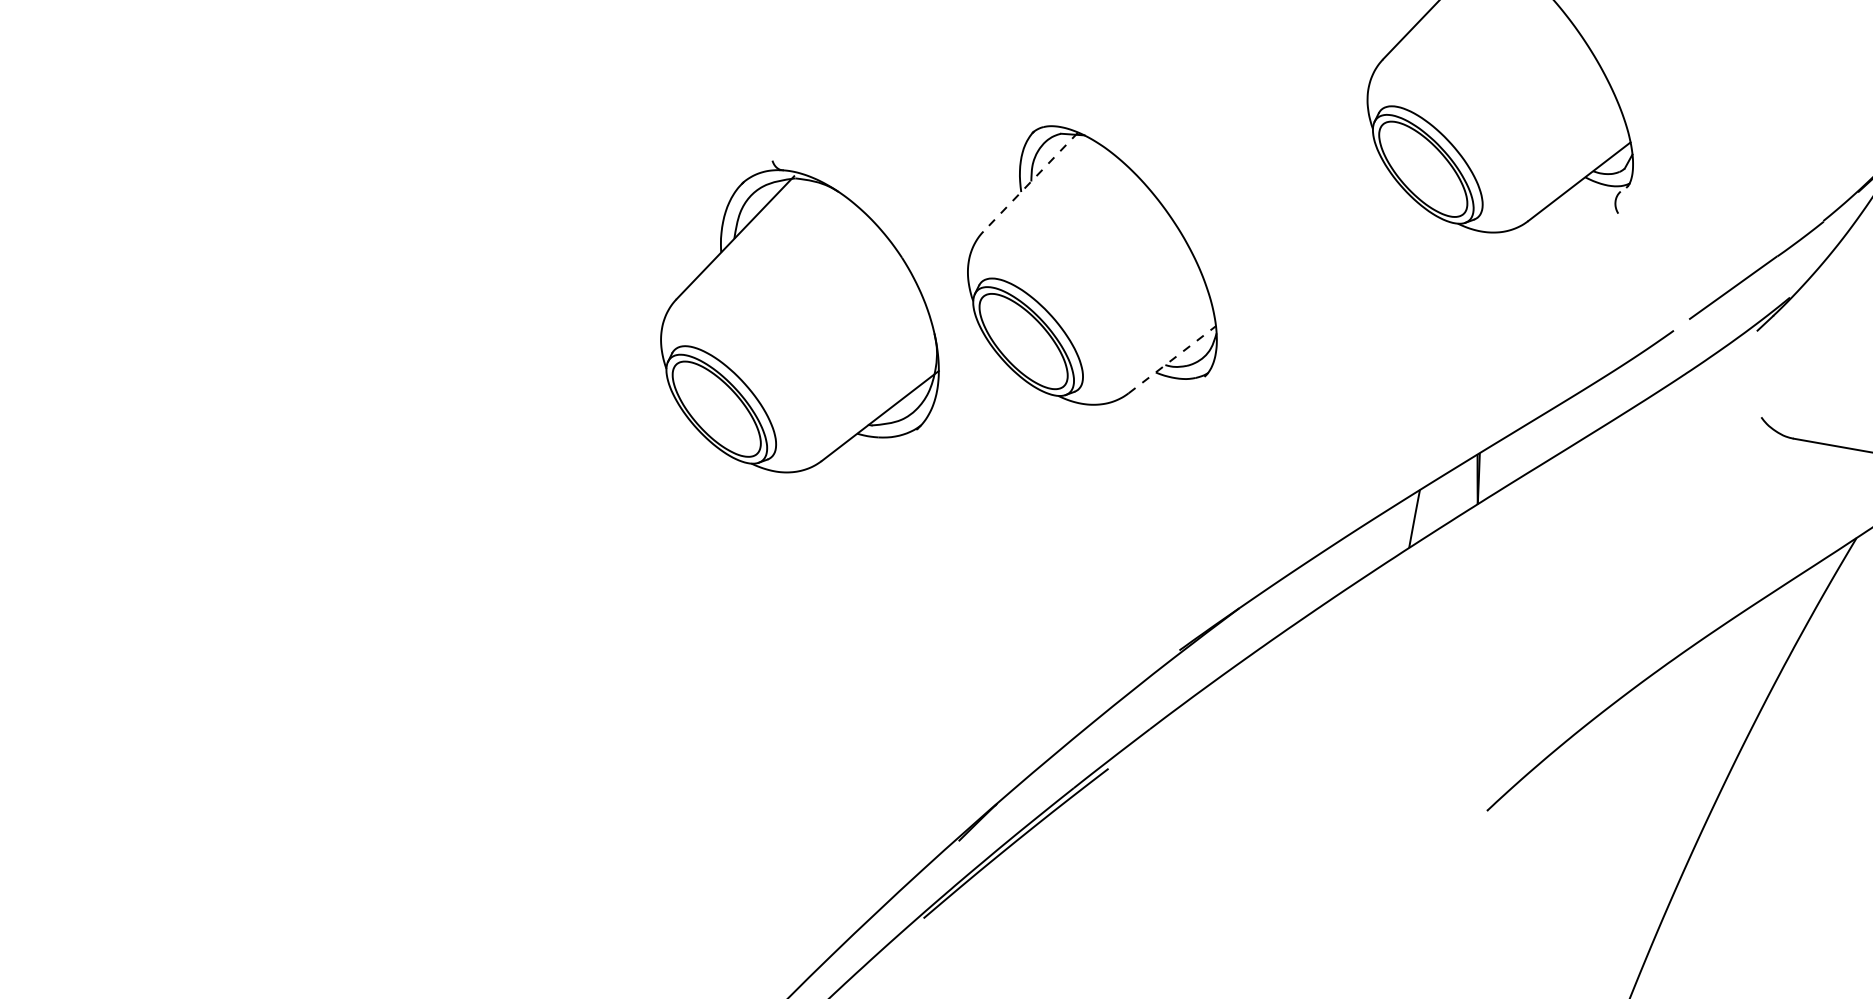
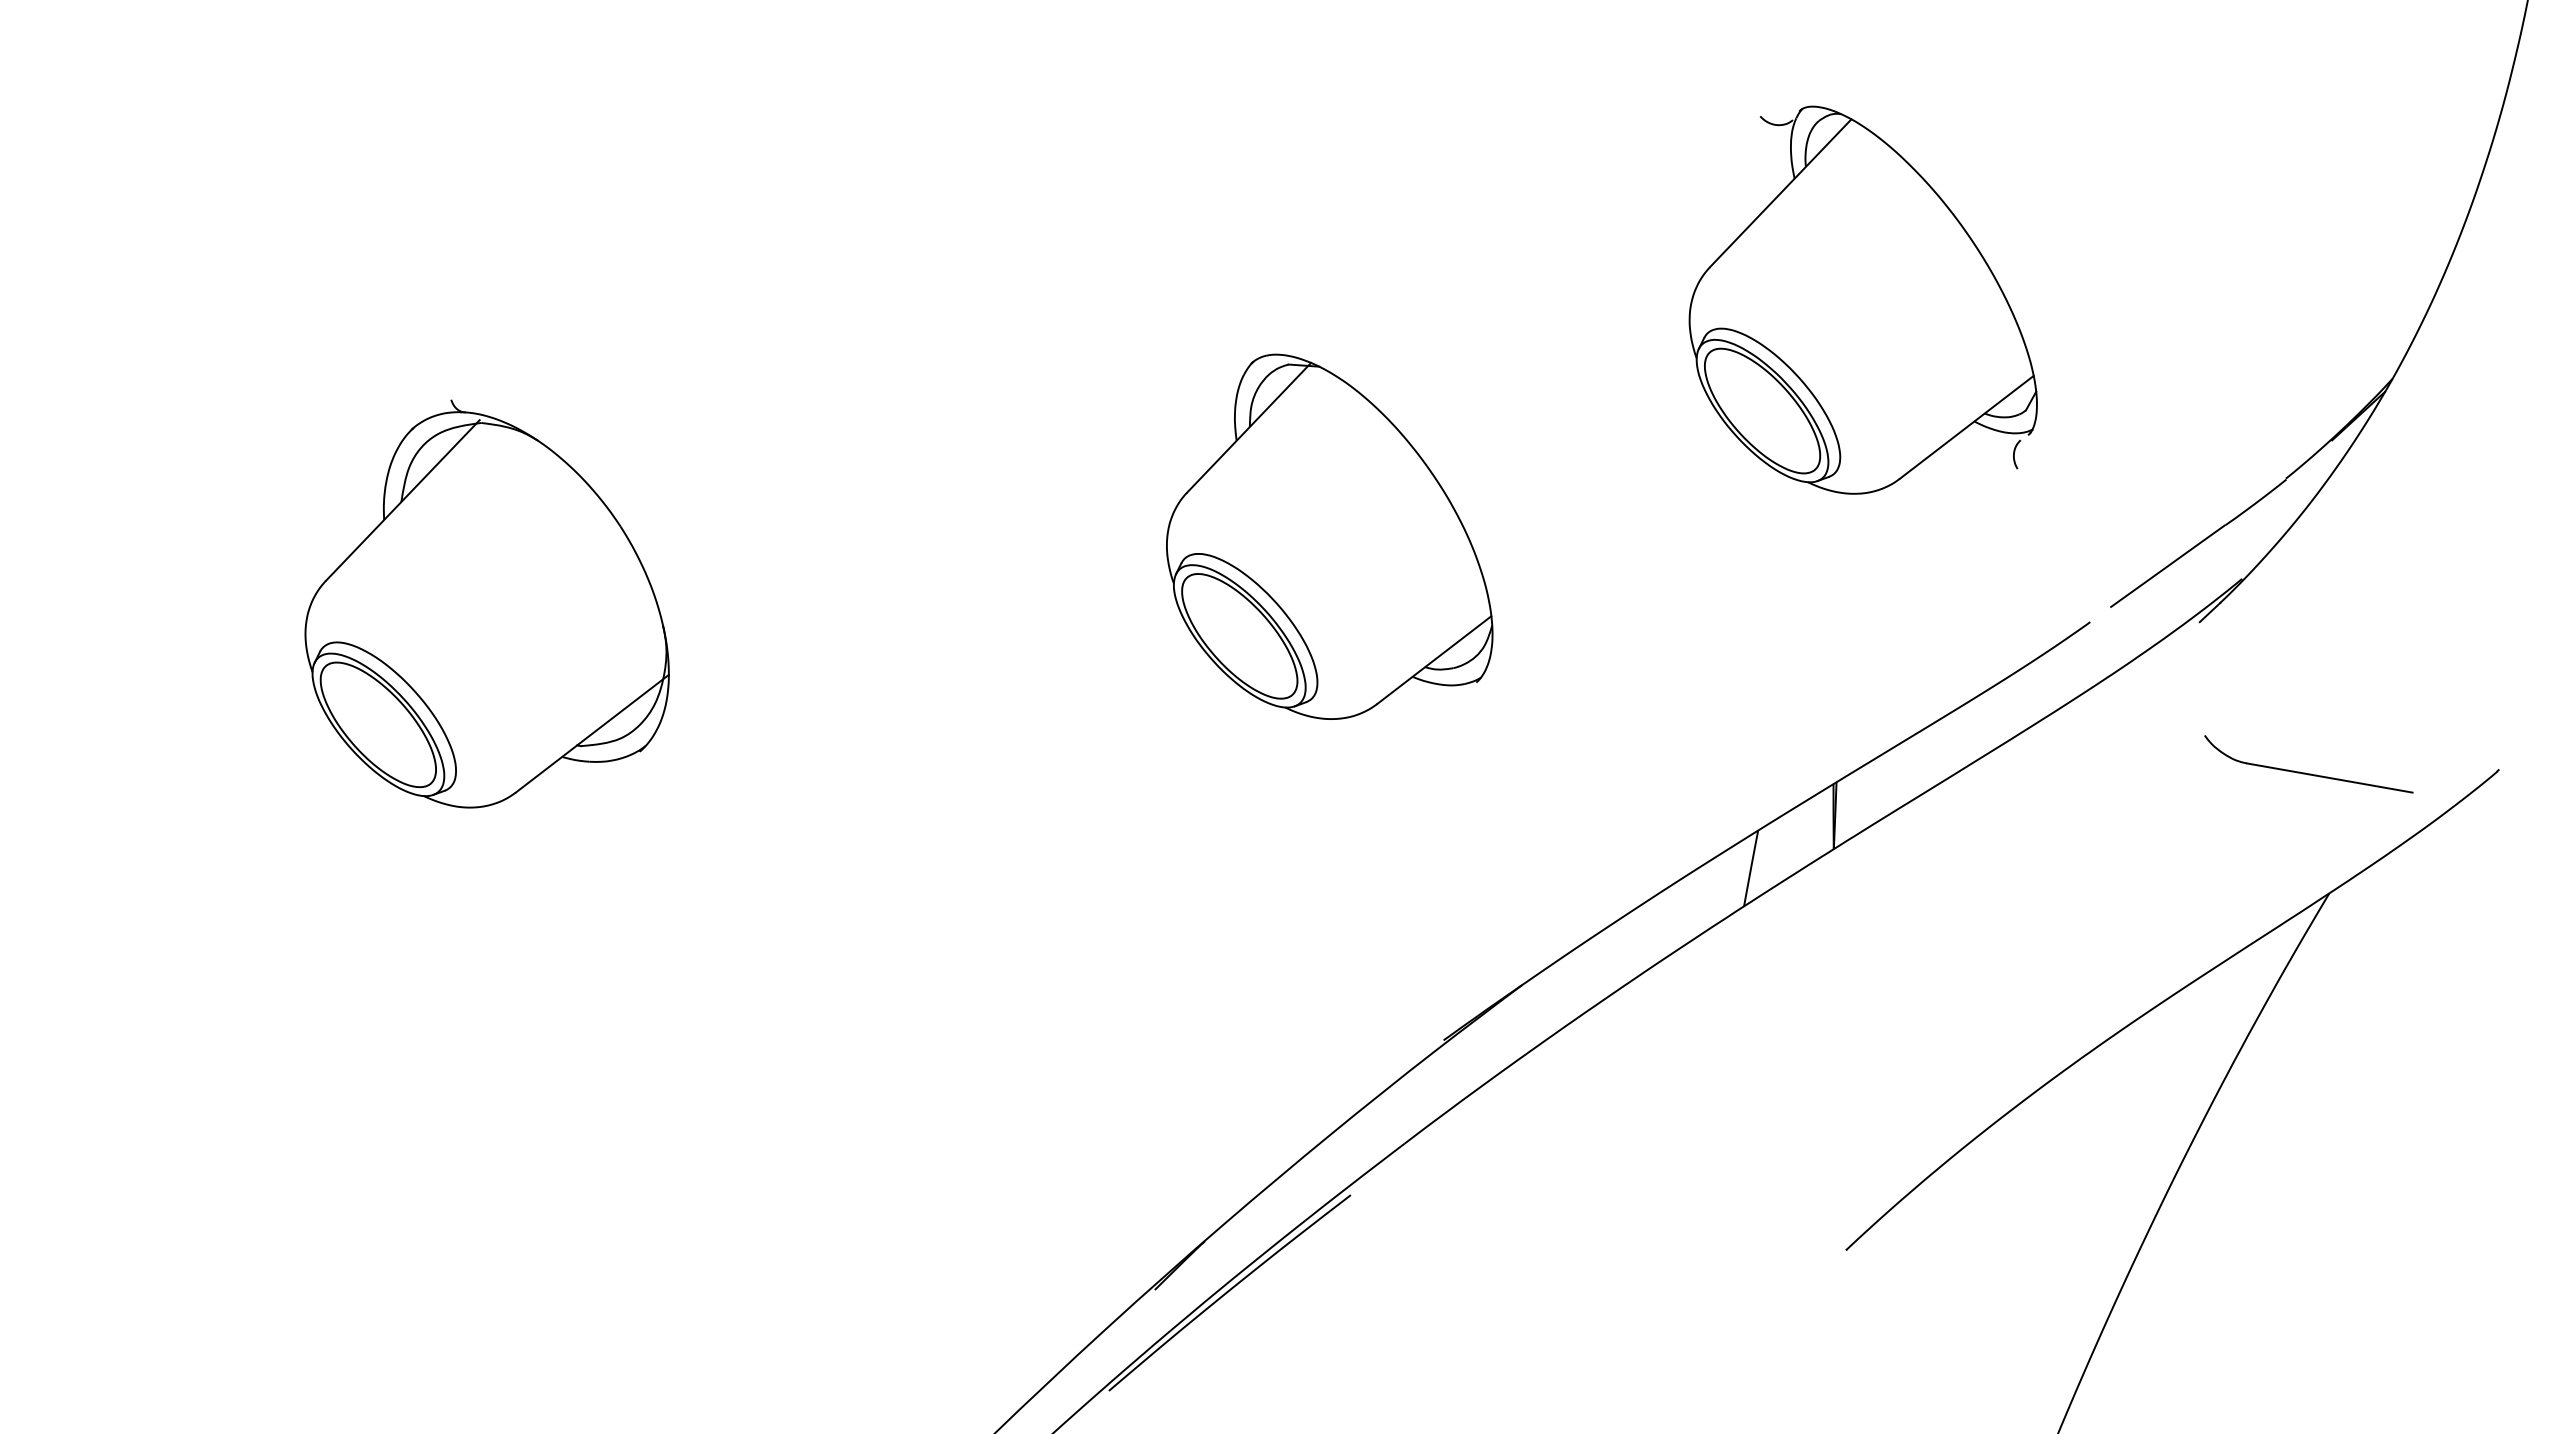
line: (1031, 181) -> (1249, 427), dashed -> solid
part: (799, 316) -> (486, 603), moved
line: (1172, 360) -> (1434, 660), dashed -> solid

